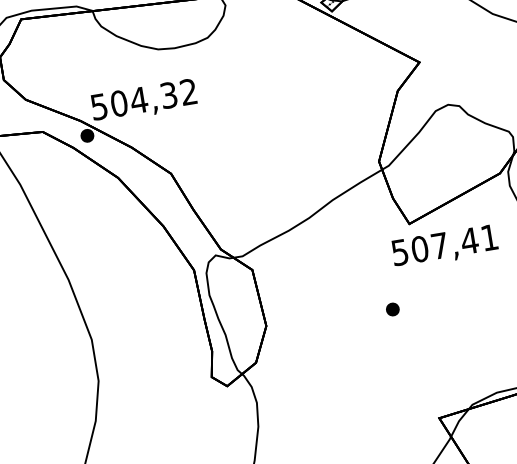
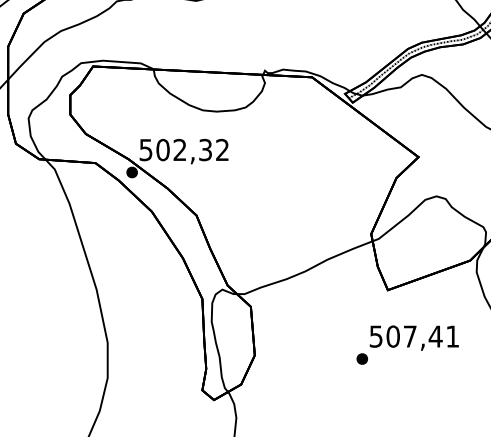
text: (139, 99) -> (180, 149), 504,32 -> 502,32
text: (443, 246) -> (413, 337), moved

